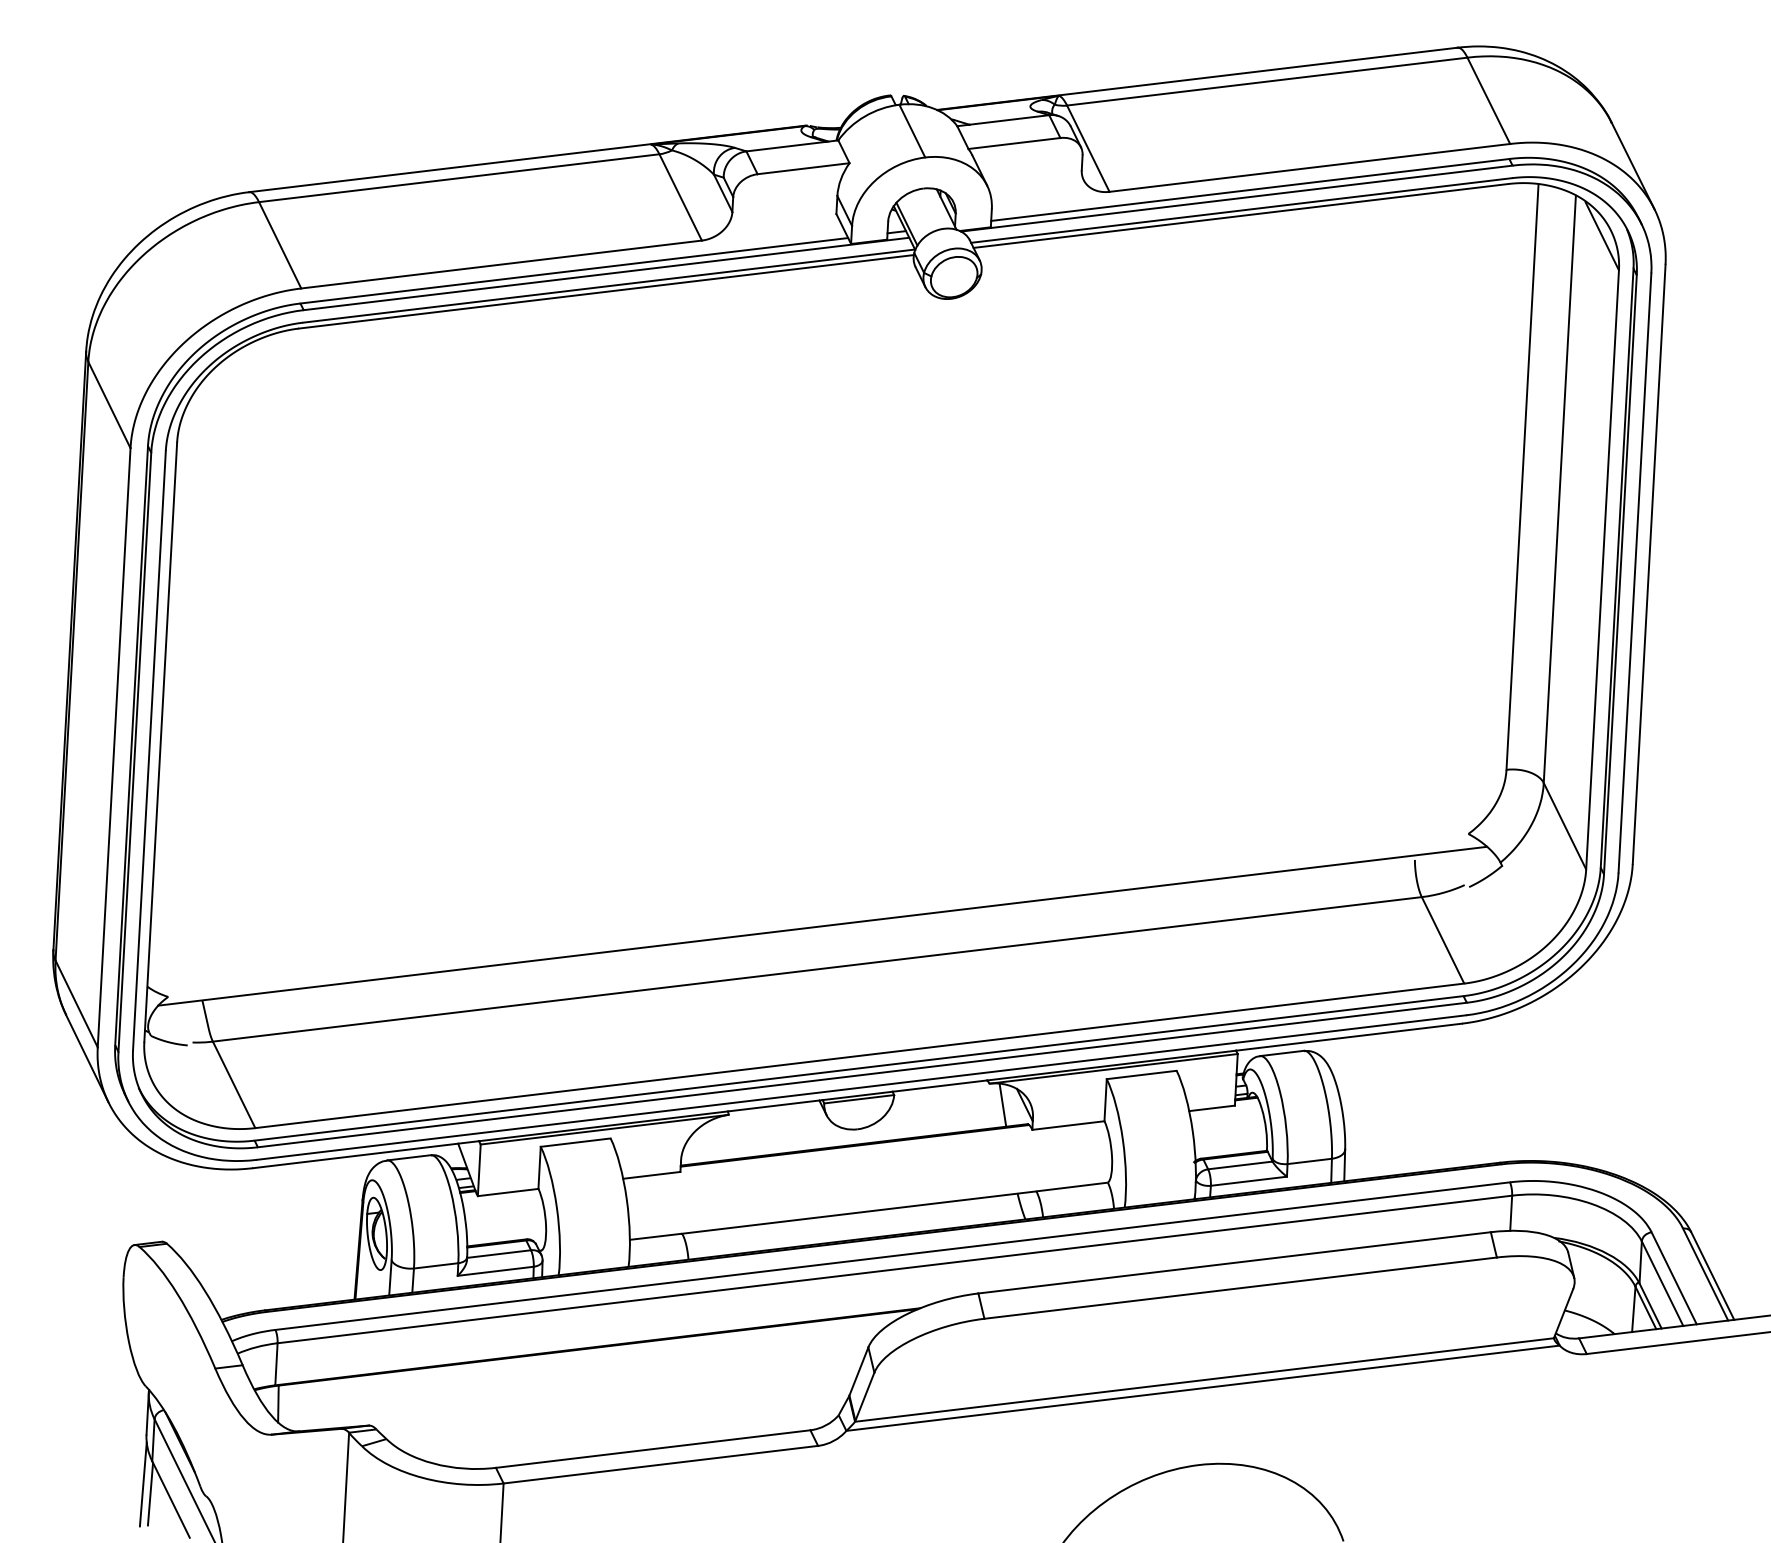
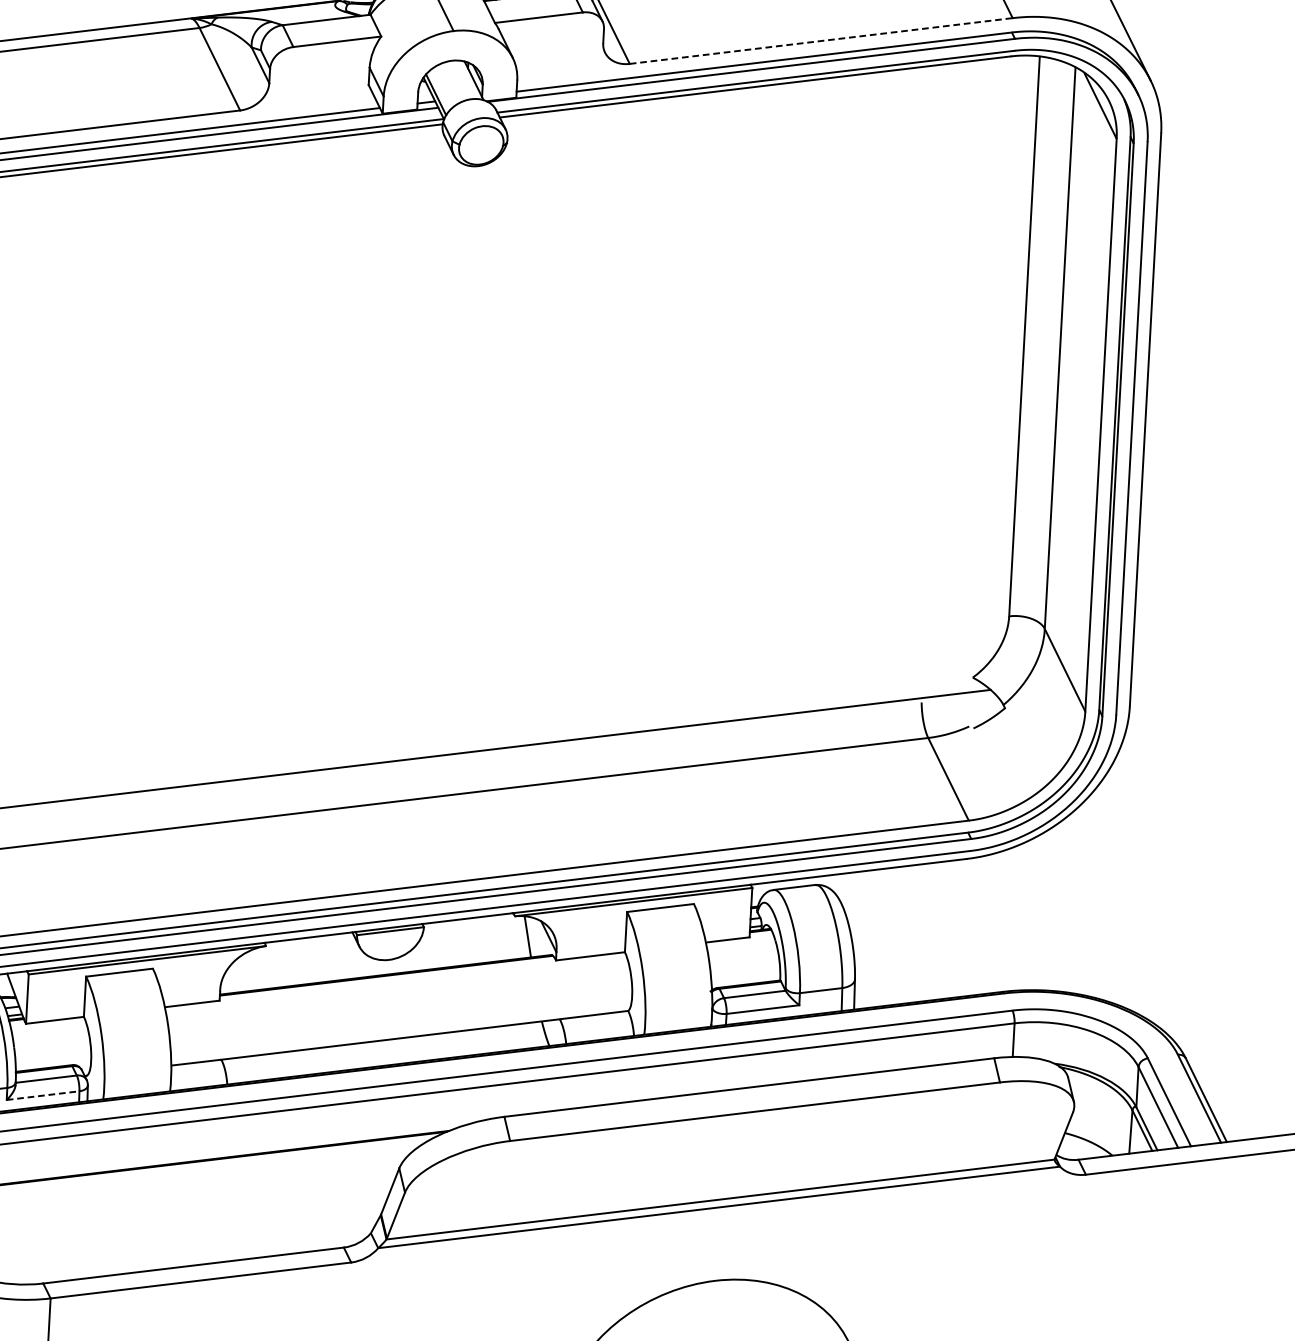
line: (1309, 167) -> (820, 40), solid -> dashed
line: (496, 1271) -> (43, 1095), solid -> dashed

